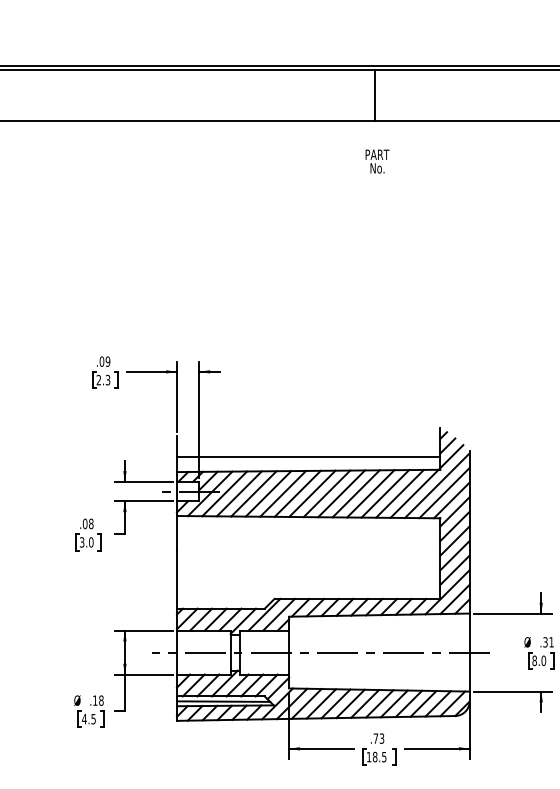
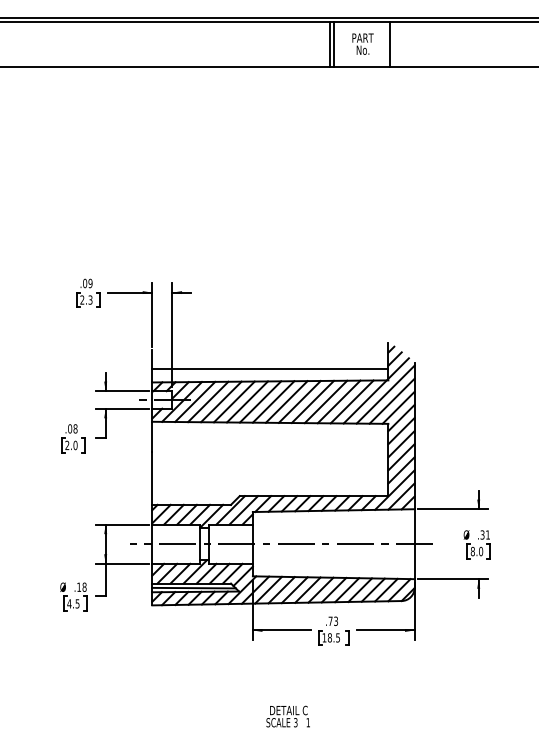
line: (380, 94) -> (334, 44), added
line: (441, 94) -> (389, 44), added
text: (376, 160) -> (362, 43), moved
text: (82, 542) -> (67, 445), 3.0 -> 2.0

